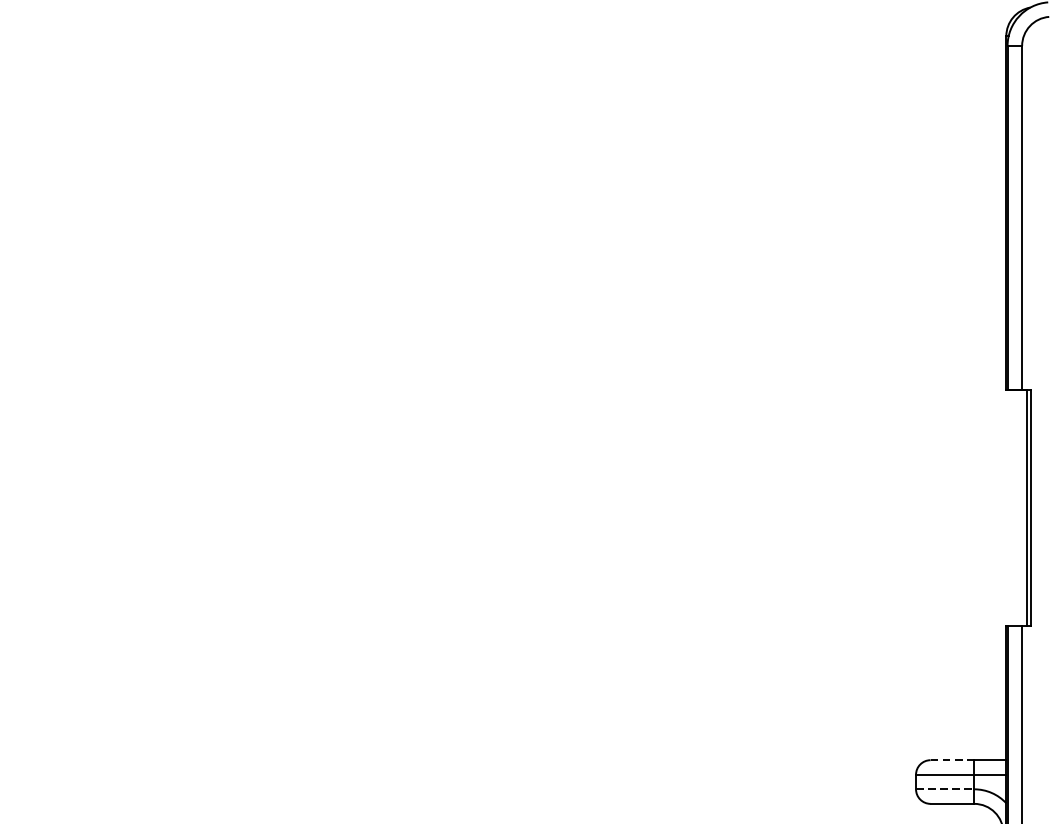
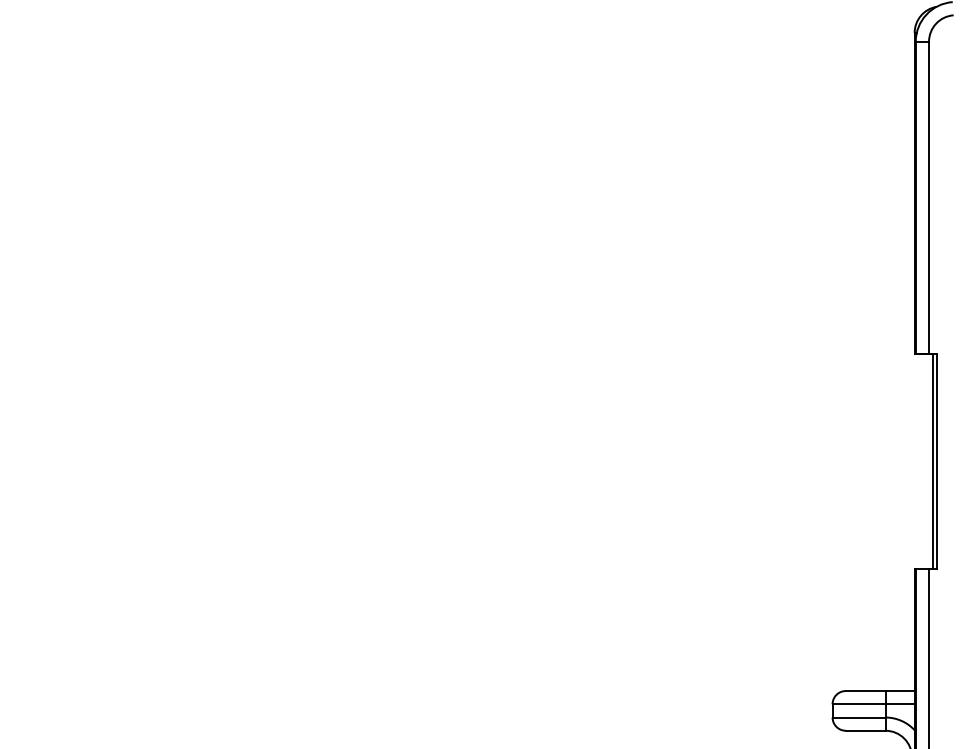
line: (952, 760) -> (865, 691), dashed -> solid
line: (945, 789) -> (859, 717), dashed -> solid

